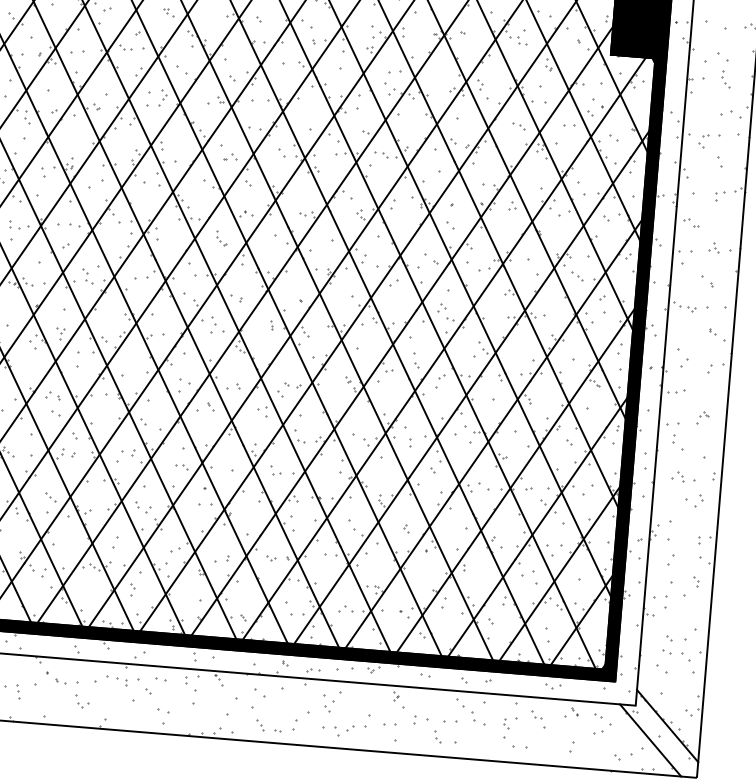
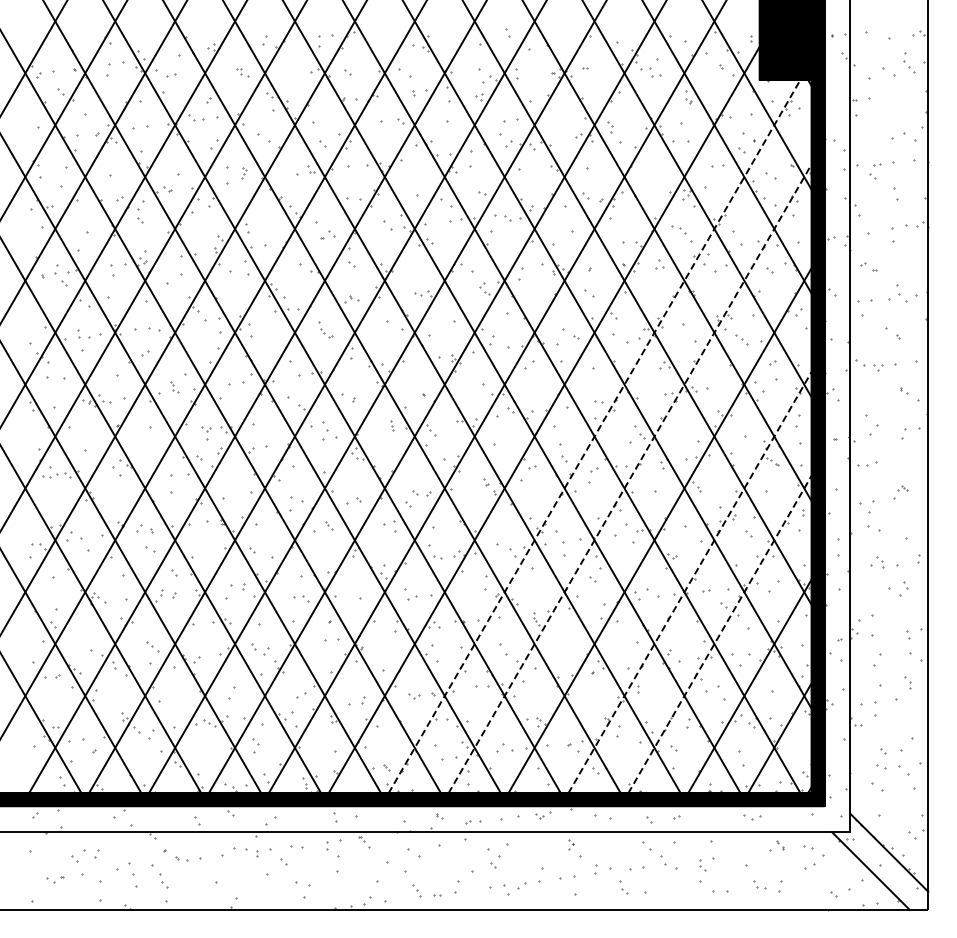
part: (726, 79) -> (909, 62), moved
part: (163, 97) -> (244, 172), size x0.6
part: (27, 116) -> (140, 215), moved
part: (518, 126) -> (678, 229), moved
part: (719, 196) -> (899, 233), size x1.6
part: (713, 247) -> (897, 293), size x1.6
part: (87, 277) -> (174, 387), size x0.6
part: (441, 307) -> (587, 389), removed
part: (59, 334) -> (206, 433), moved
line: (444, 348) -> (594, 436), solid -> dashed
line: (472, 387) -> (630, 478), solid -> dashed
part: (673, 439) -> (868, 519), size x1.6
part: (409, 442) -> (563, 548), size x1.6
line: (516, 480) -> (690, 582), solid -> dashed
line: (538, 527) -> (720, 634), solid -> dashed
part: (406, 528) -> (567, 648), removed
part: (425, 675) -> (603, 817), size x1.6
part: (18, 691) -> (133, 874), size x1.6
part: (78, 701) -> (163, 880), moved
part: (536, 715) -> (759, 884), moved

